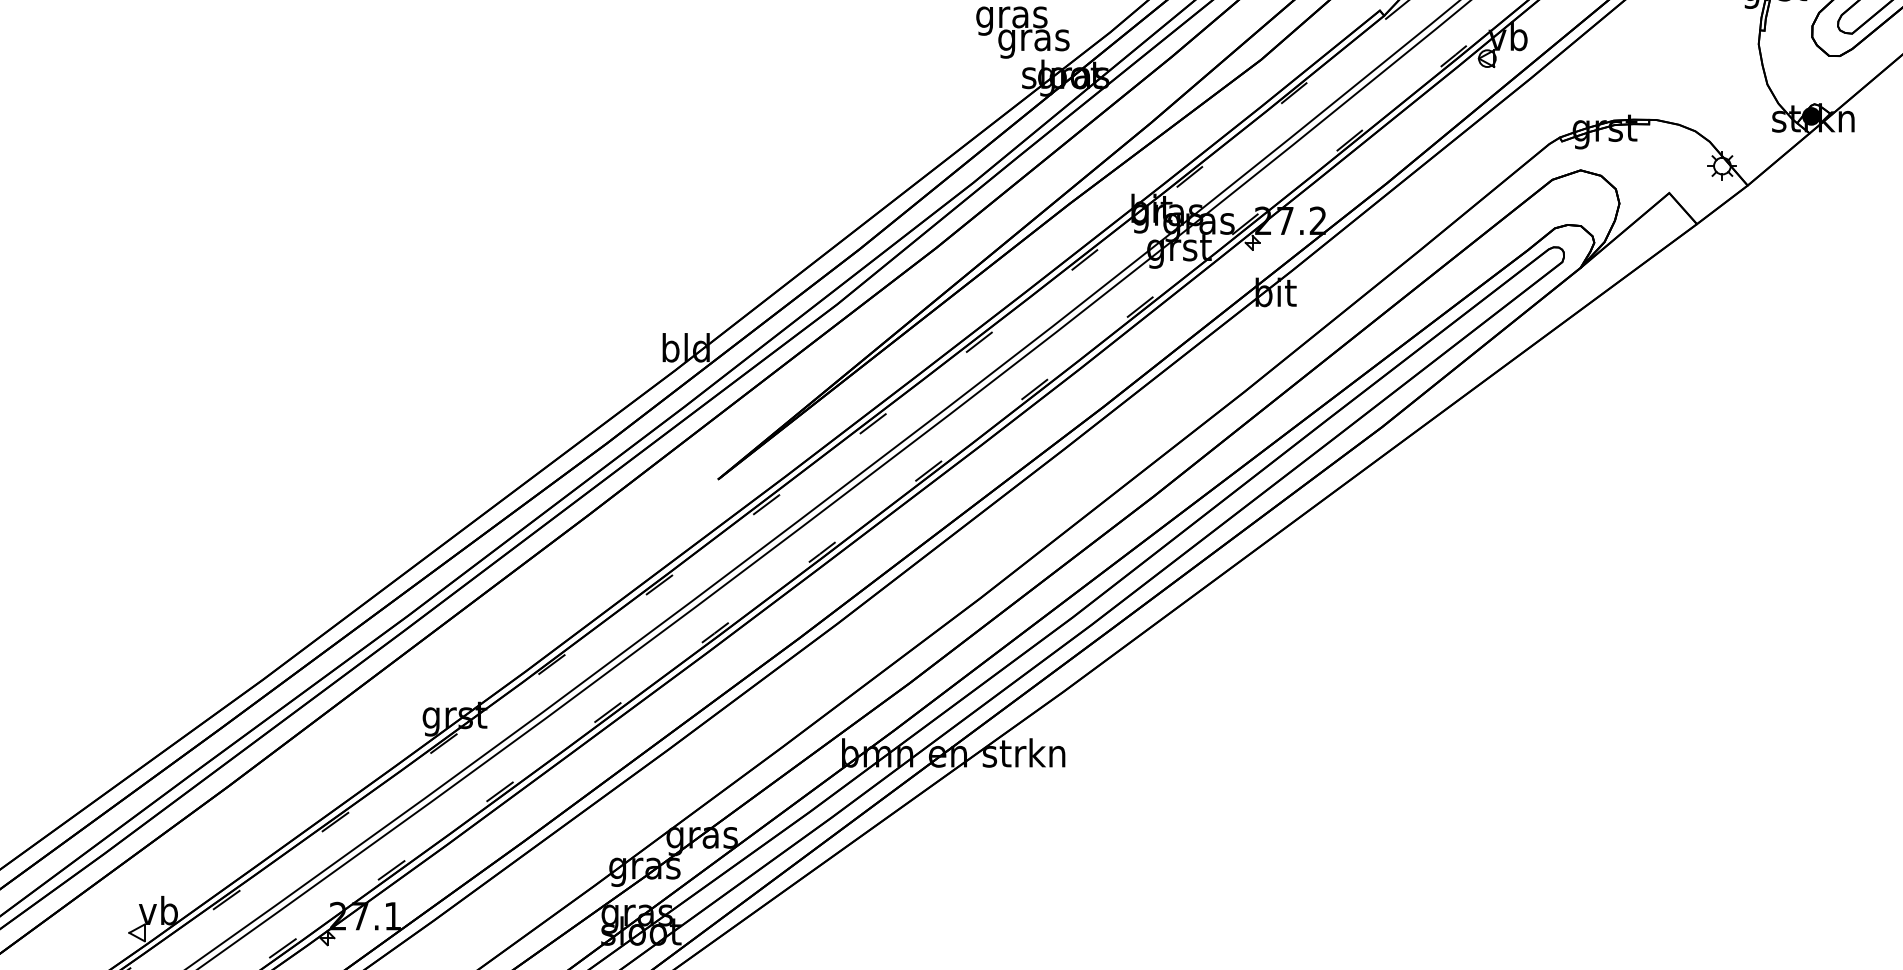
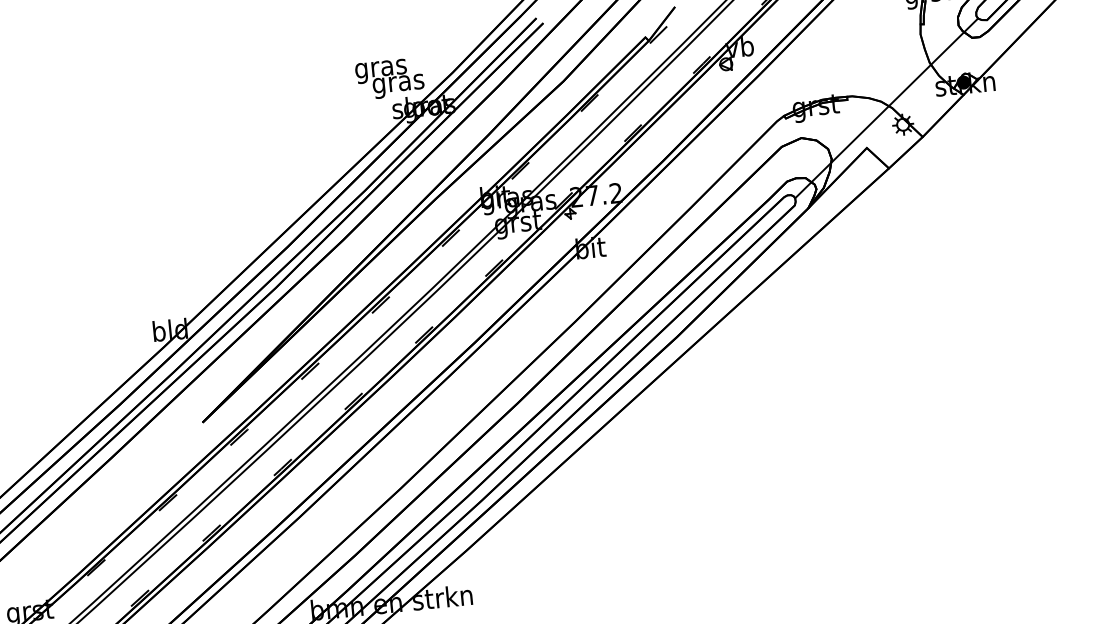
line: (1701, 141) -> (886, 108), added

